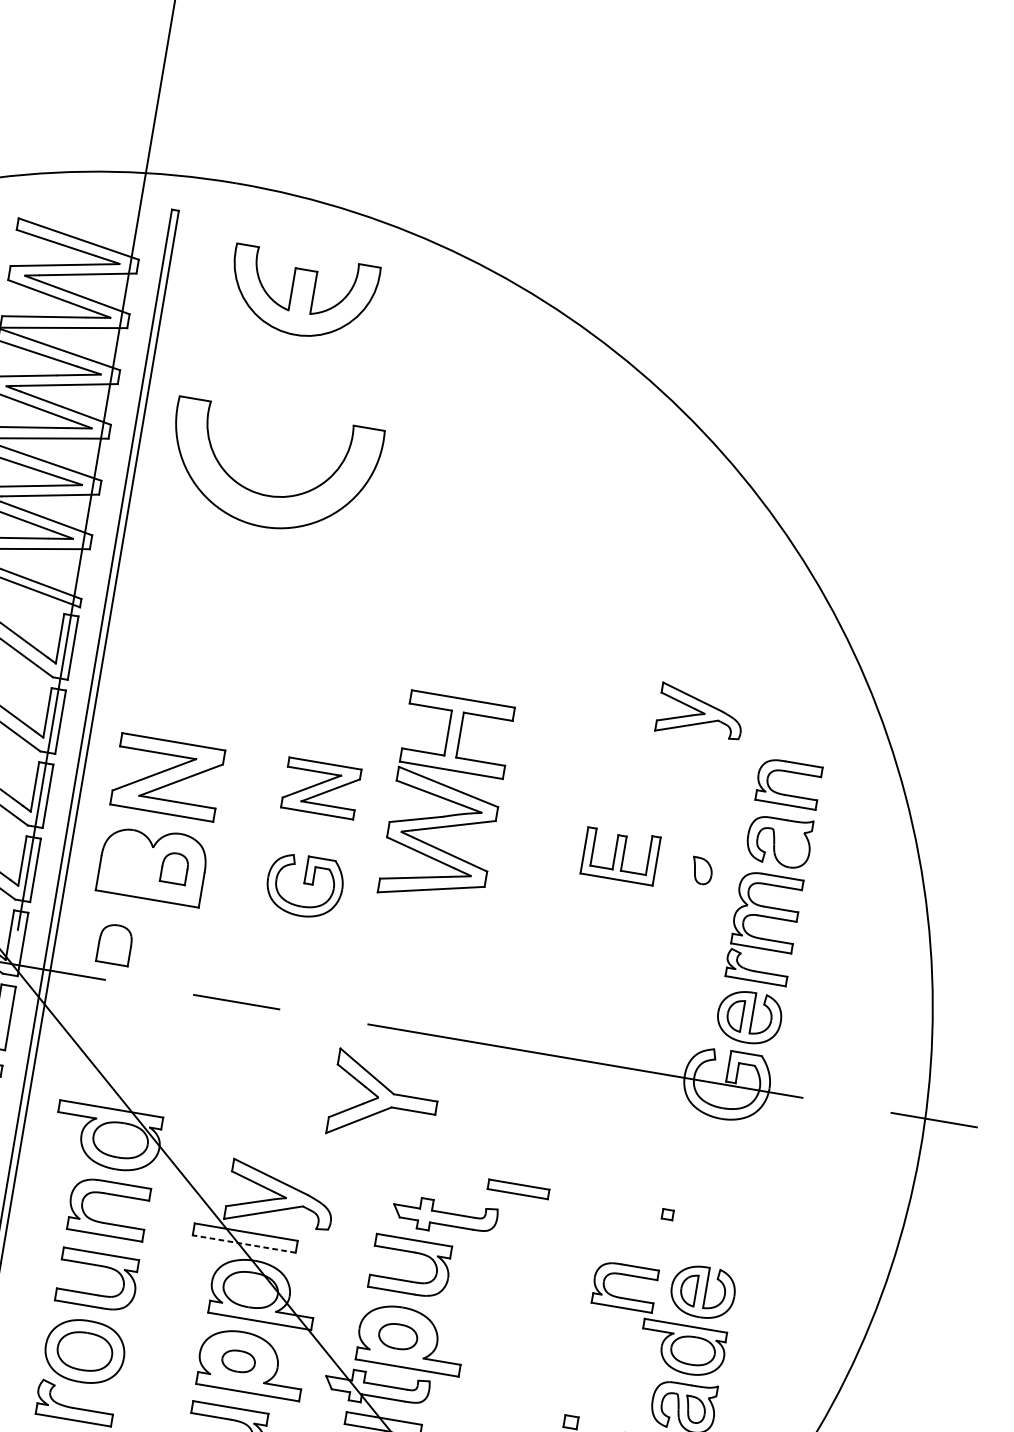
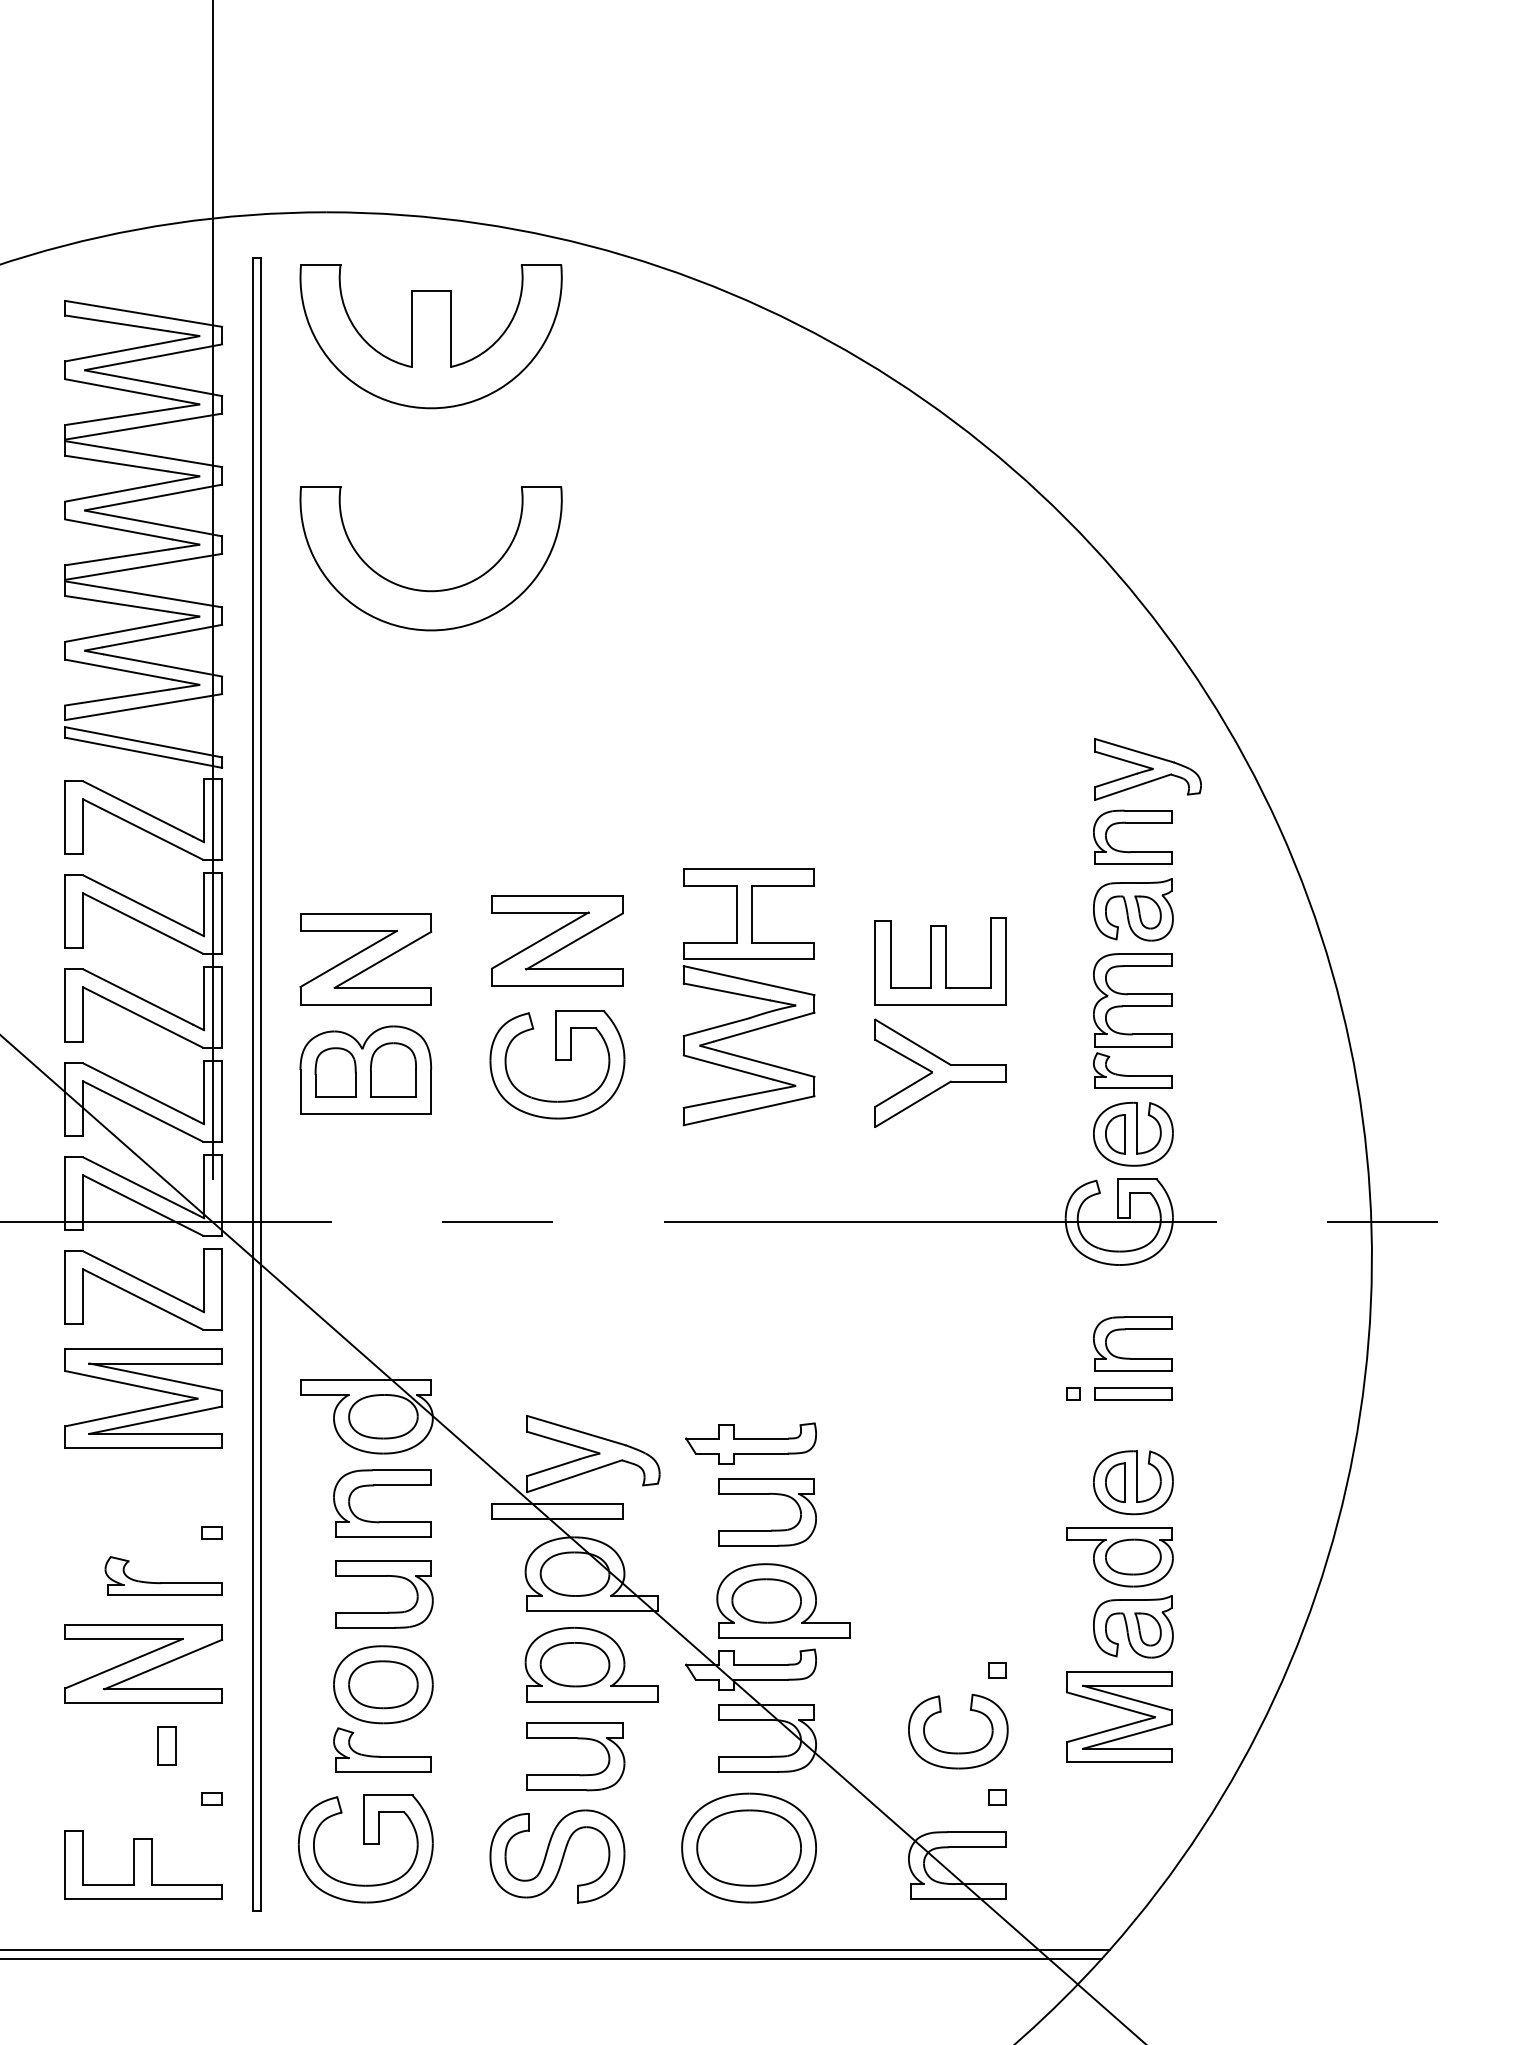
part: (301, 295) -> (430, 336), size x1.43
part: (700, 713) -> (1147, 769), moved
part: (321, 788) -> (557, 940), size x1.43
part: (445, 800) -> (748, 997), moved
part: (620, 855) -> (940, 961), size x1.43
part: (174, 867) -> (393, 1069), size x1.43
part: (701, 871) -> (1147, 912), moved
part: (304, 885) -> (557, 1064), size x1.43
part: (114, 944) -> (335, 1072), moved
part: (384, 1098) -> (940, 1072), moved
part: (518, 1188) -> (1133, 1393), moved
part: (444, 1216) -> (750, 1443), moved
line: (243, 1243) -> (556, 1518), dashed -> solid
part: (626, 1275) -> (1132, 1329), moved
part: (398, 1336) -> (766, 1600), size x1.43
part: (238, 1361) -> (574, 1664), size x1.67

